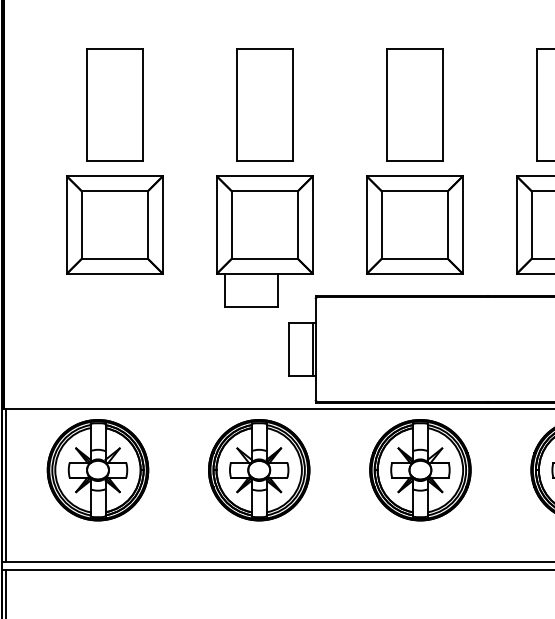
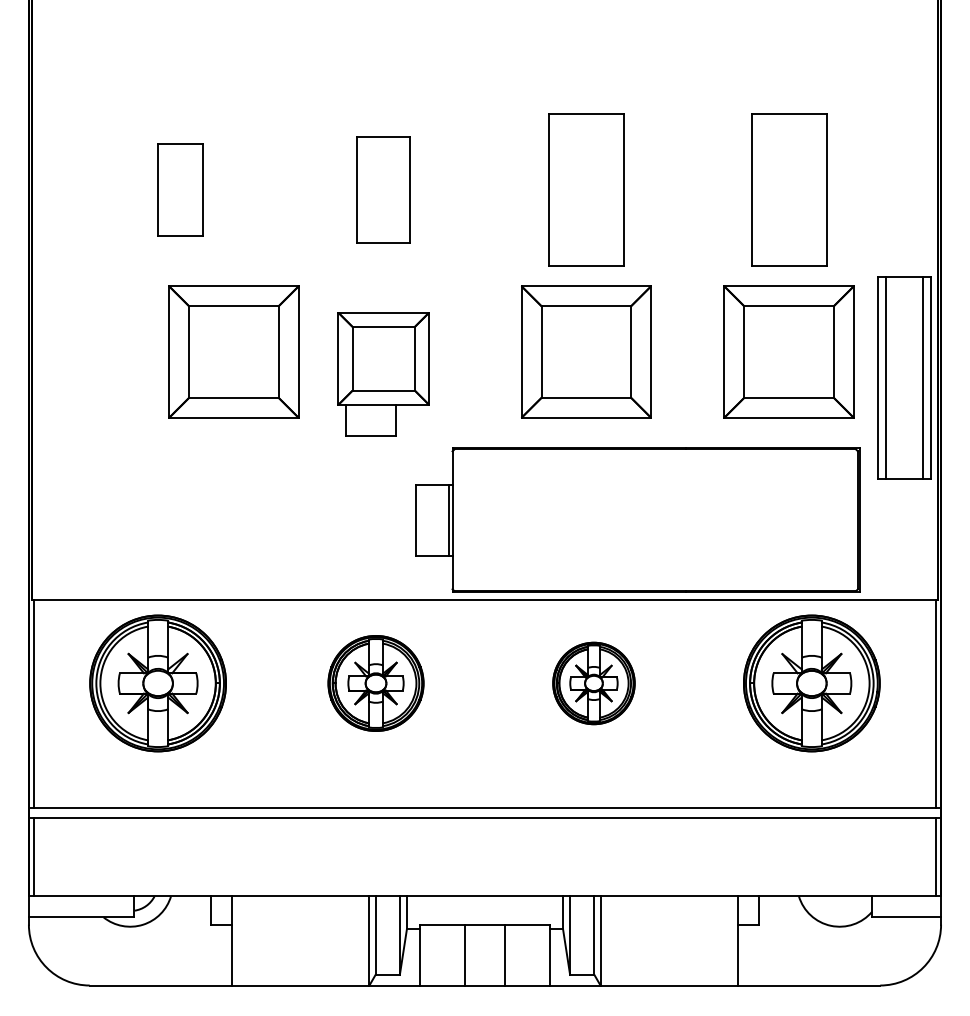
part: (114, 104) -> (180, 189), size x0.6
part: (264, 104) -> (383, 189), size x0.7
part: (114, 224) -> (233, 351), moved
part: (264, 241) -> (383, 374), size x0.7
part: (258, 470) -> (375, 683), size x0.7
part: (420, 470) -> (593, 683), size x0.6

